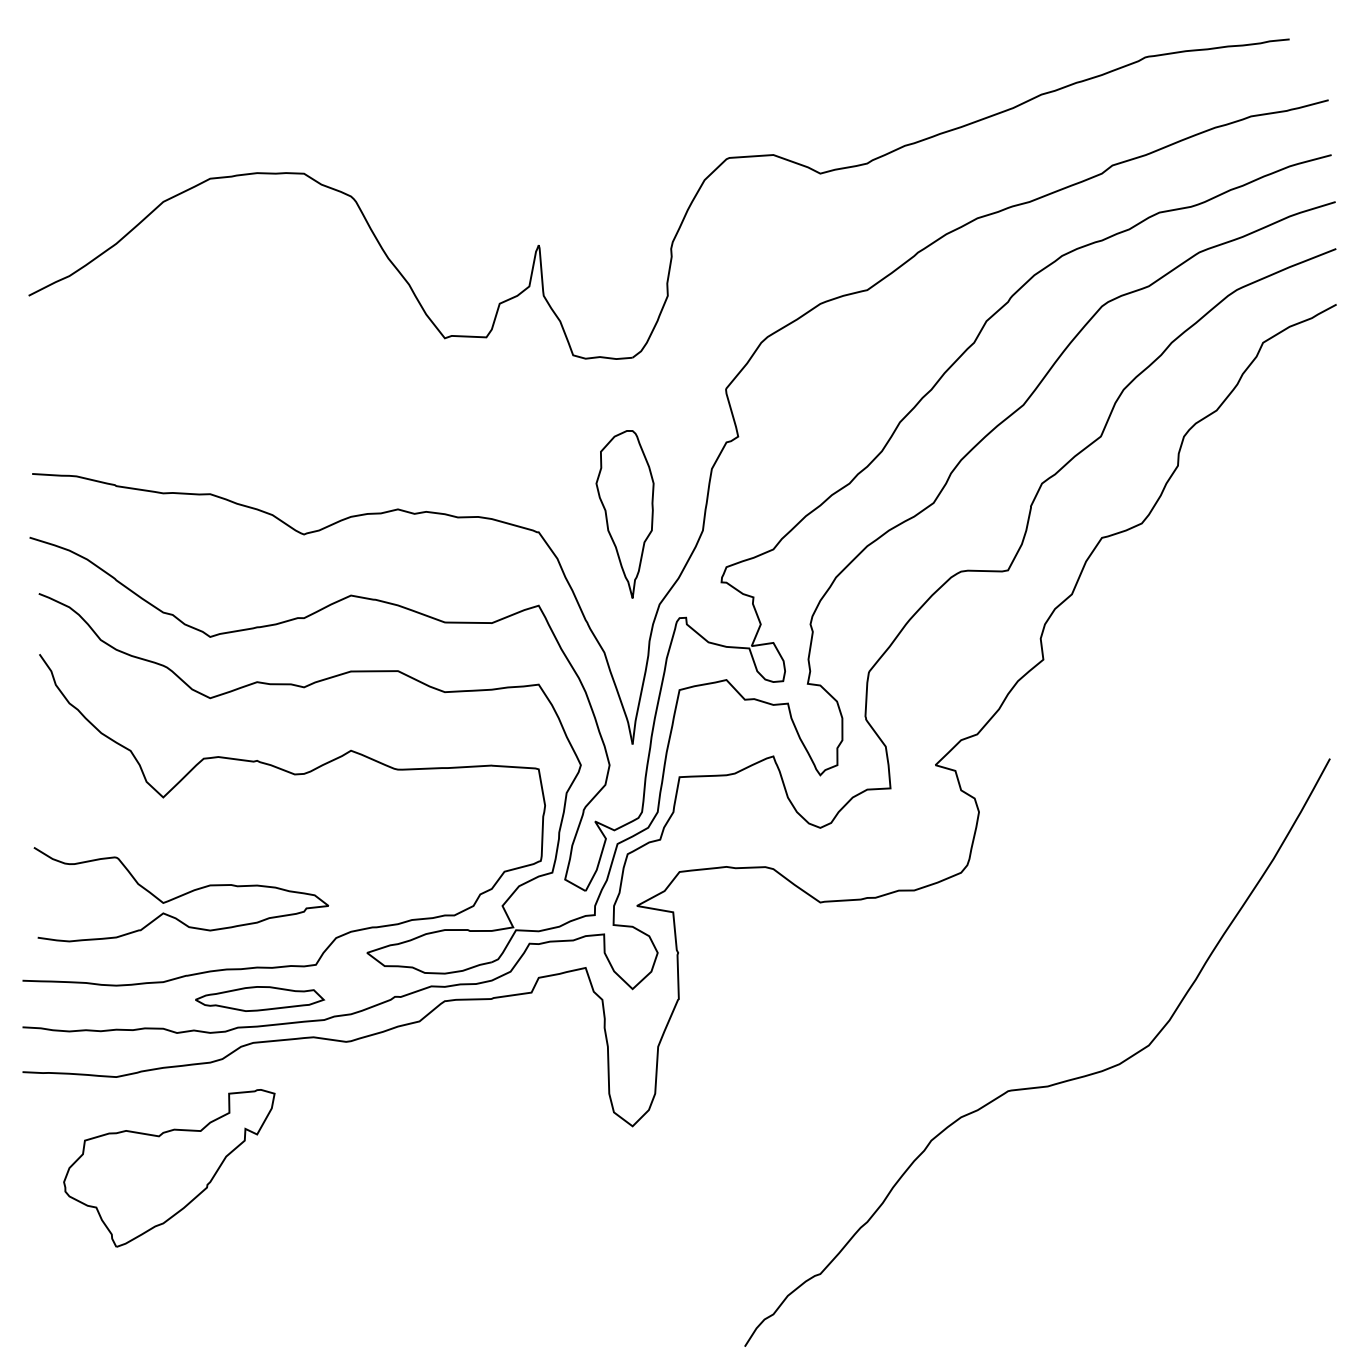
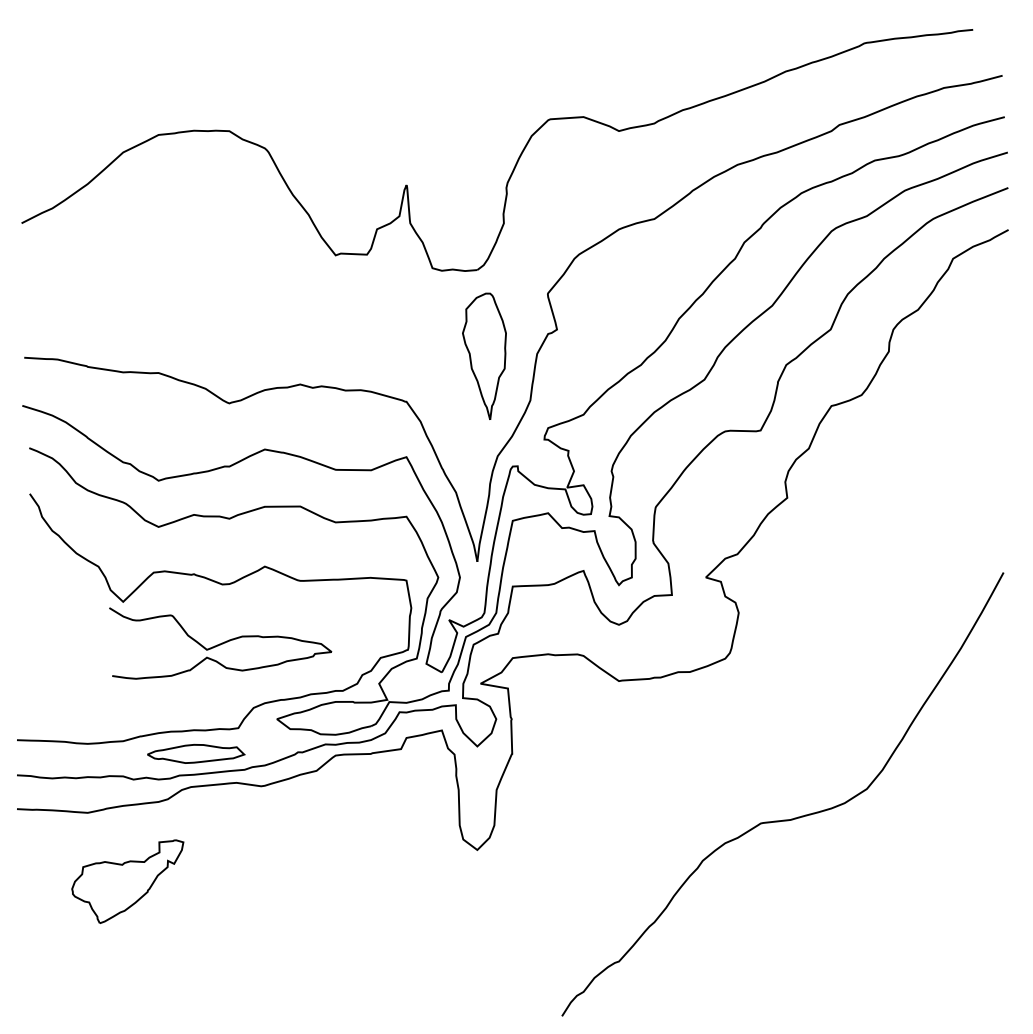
part: (624, 514) -> (484, 356), moved
curve: (181, 894) -> (220, 643), moved
part: (169, 1168) -> (127, 881), size x0.7

